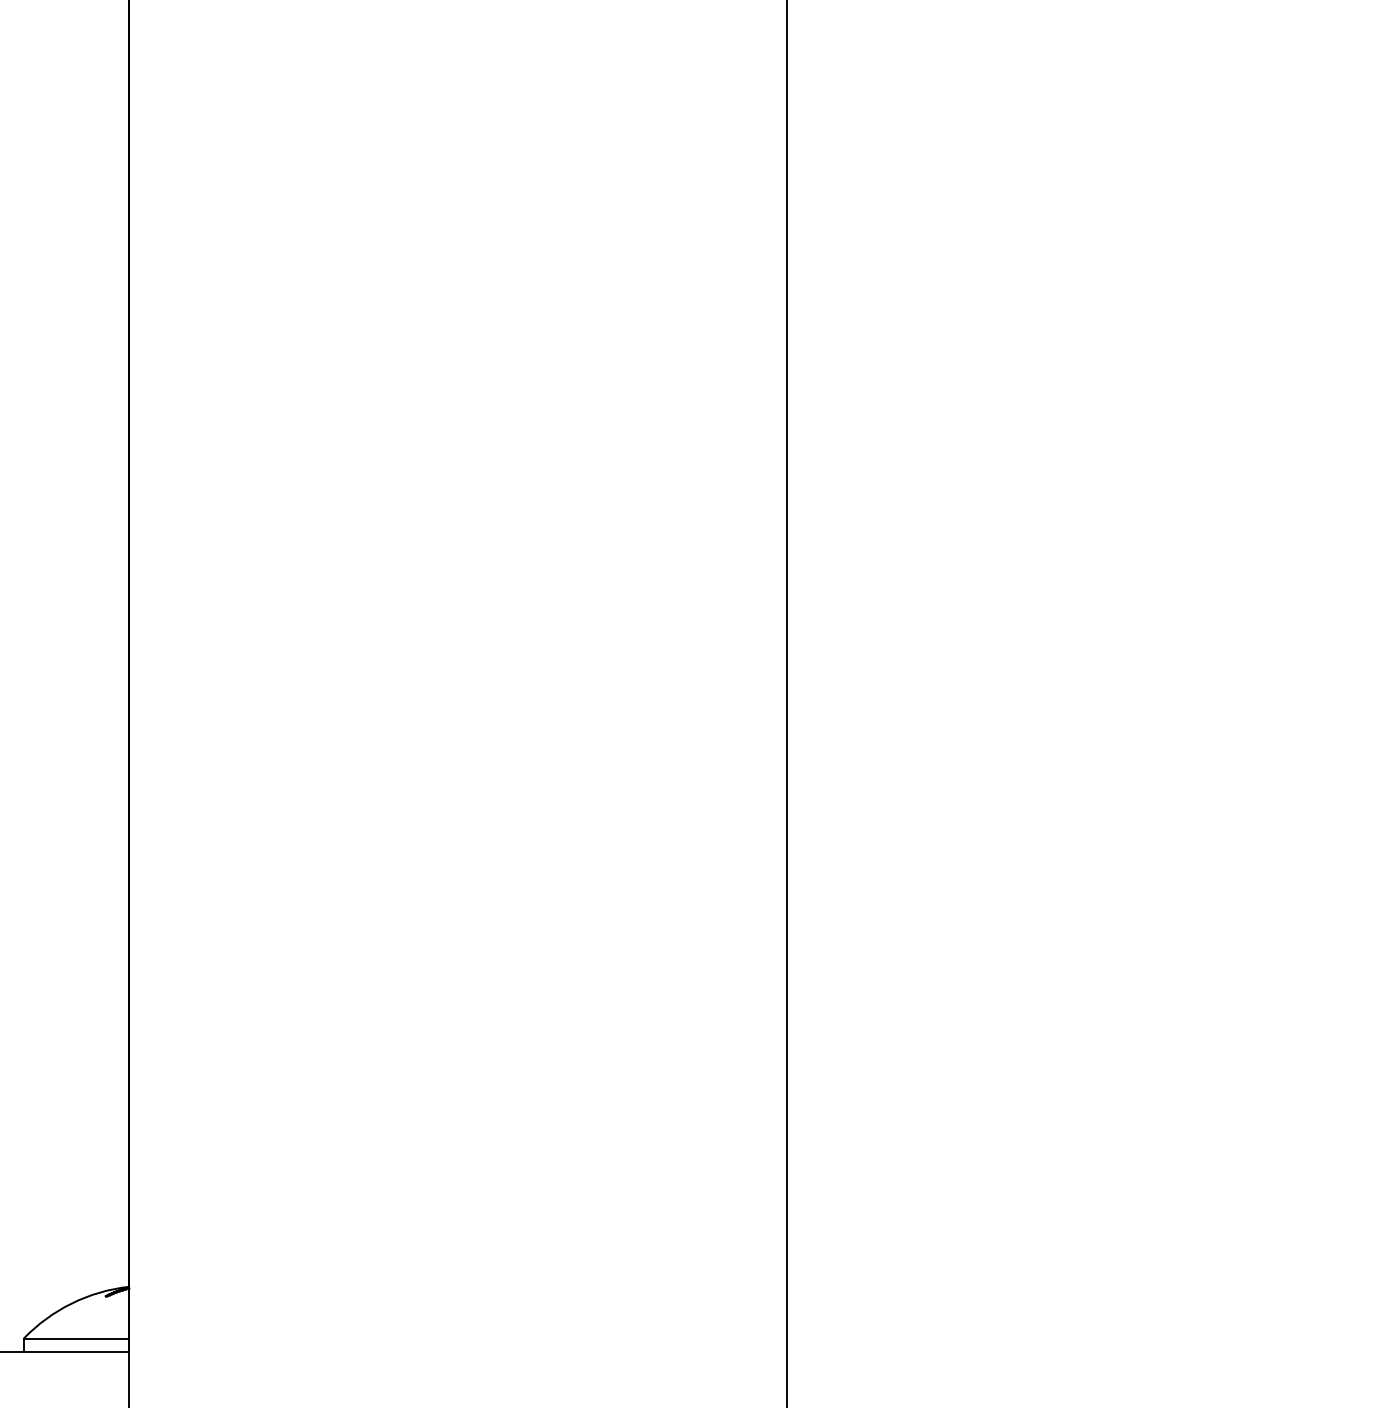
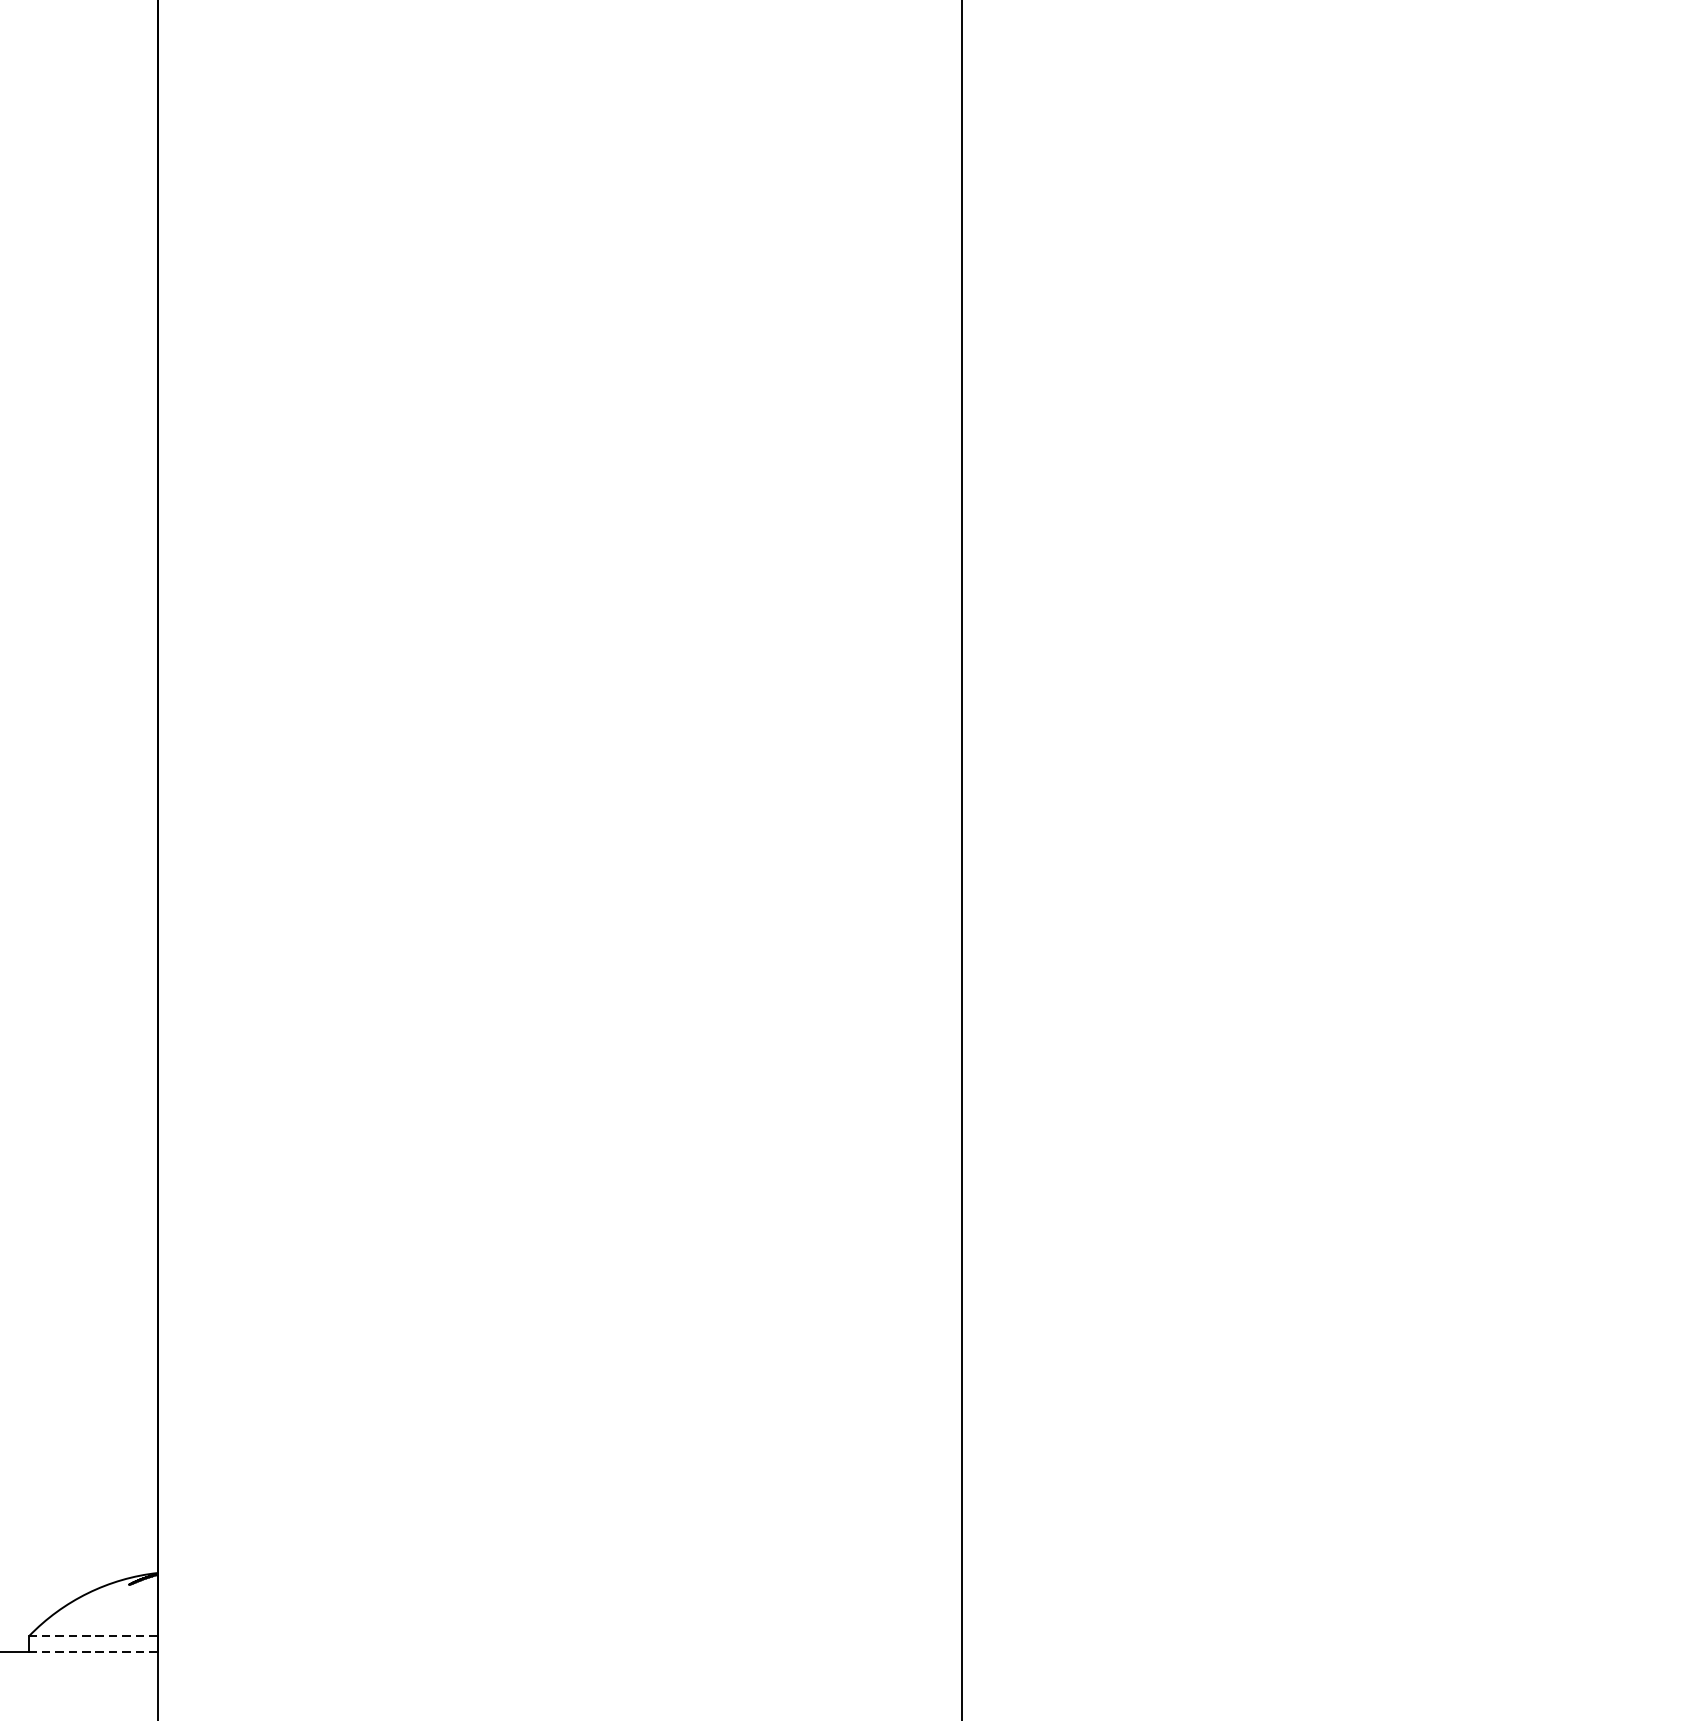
line: (76, 1338) -> (93, 1636), solid -> dashed
line: (76, 1351) -> (93, 1652), solid -> dashed

